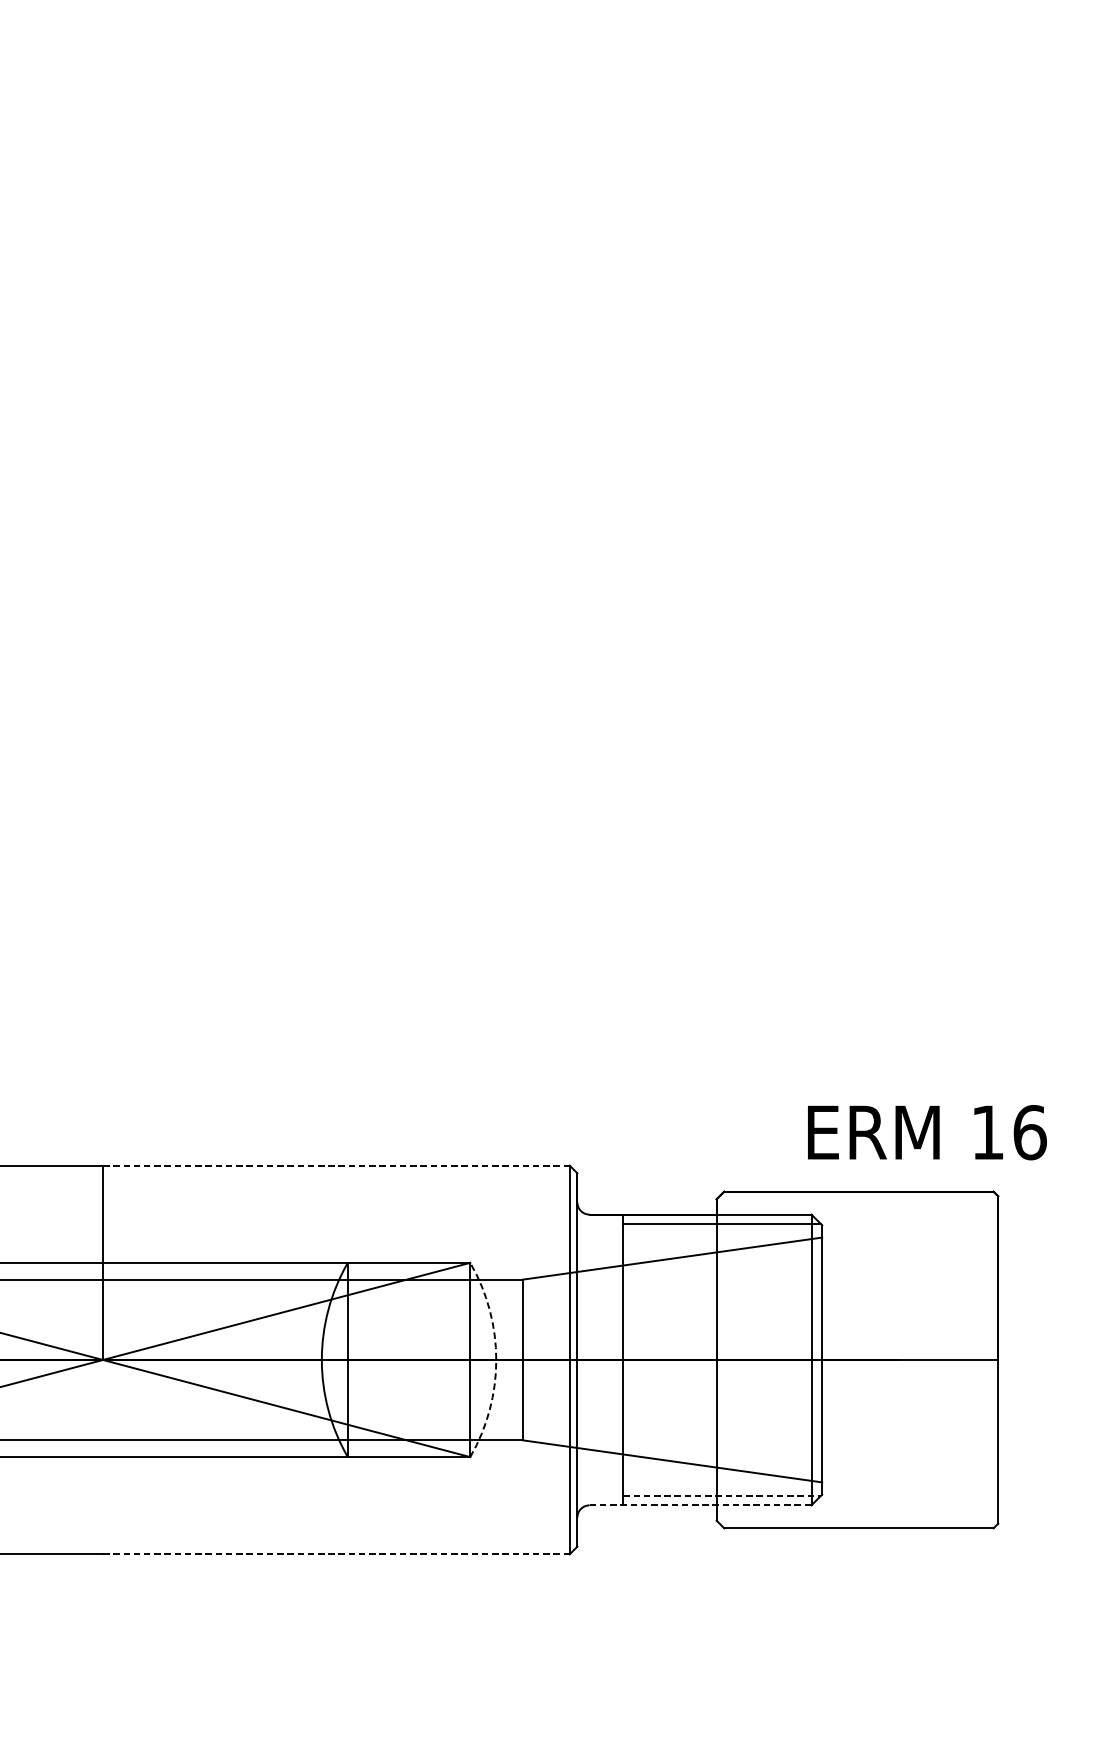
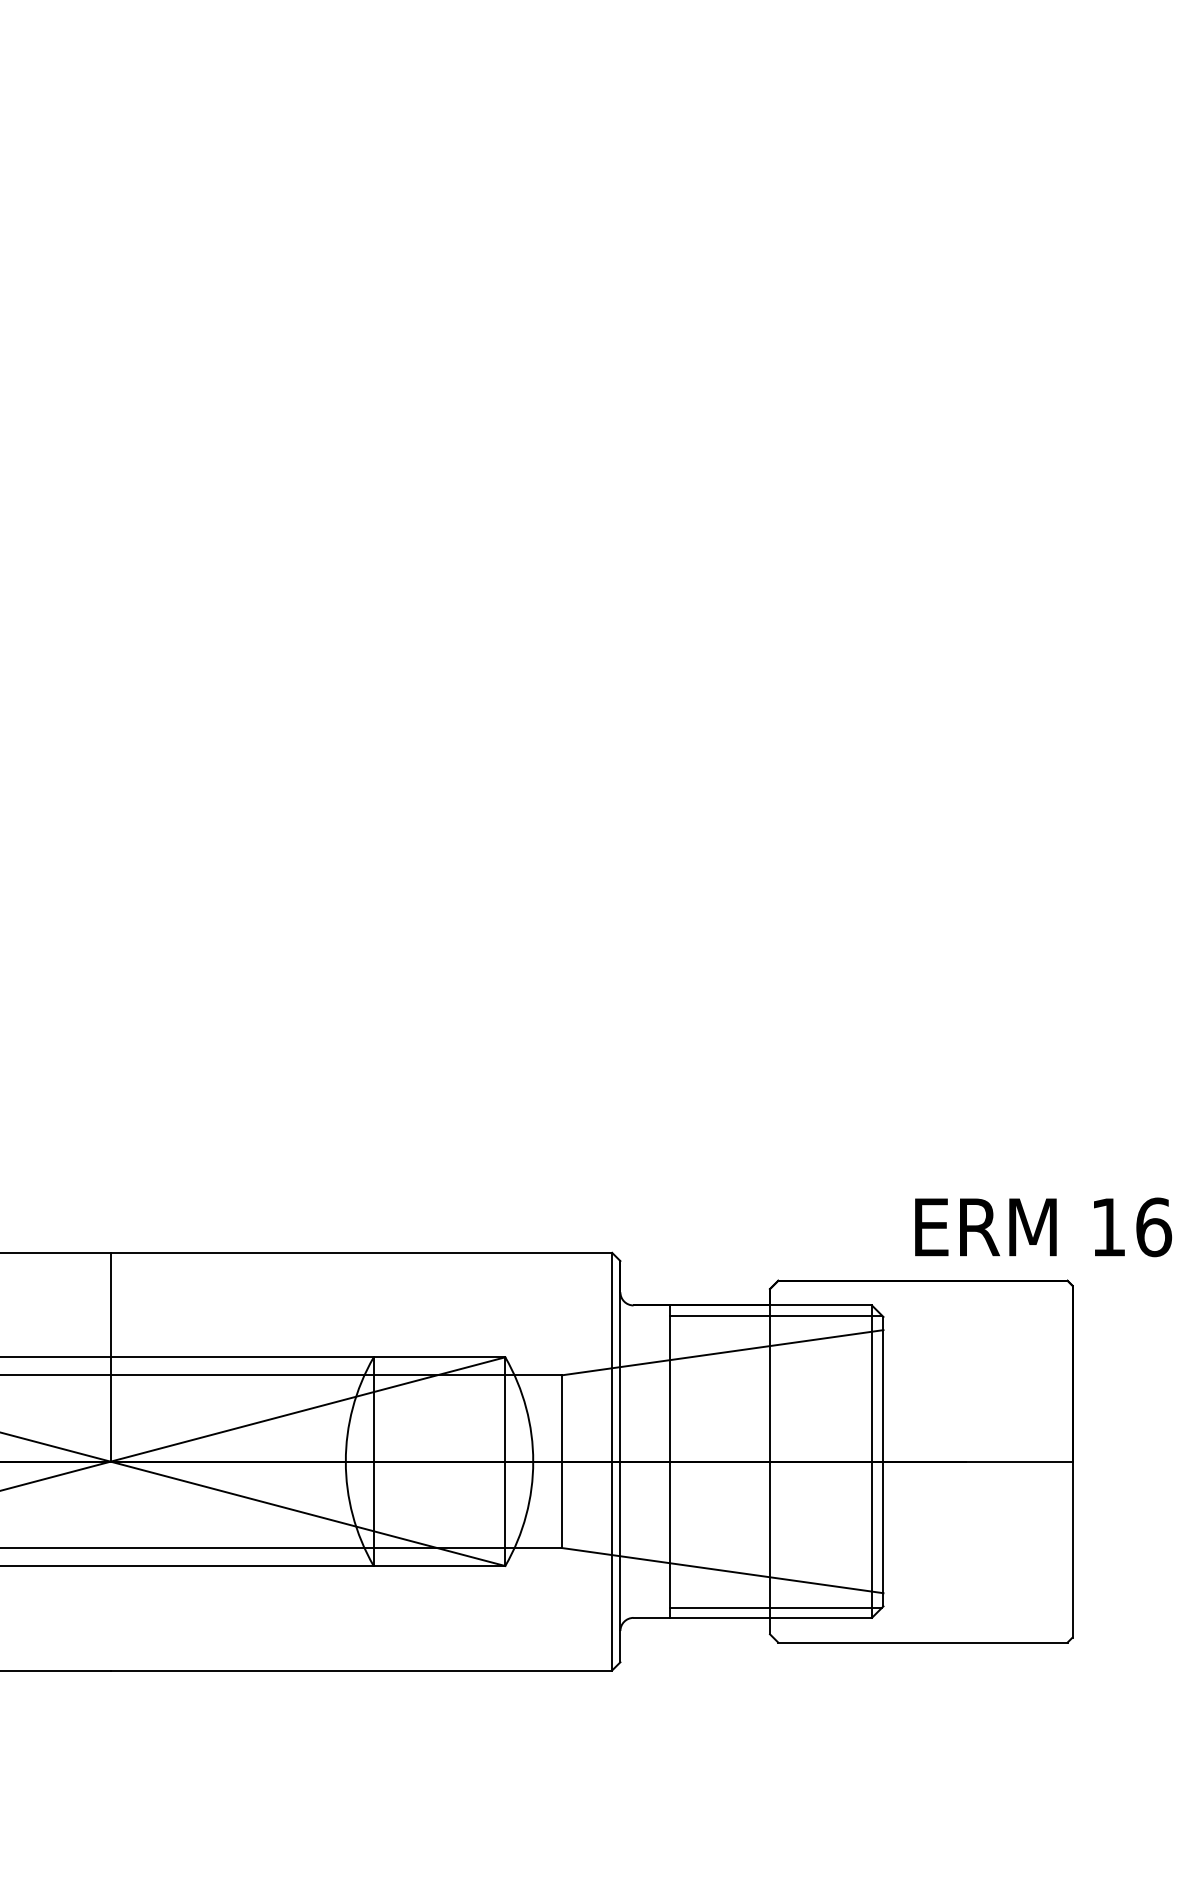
text: (927, 1132) -> (1043, 1227), moved
line: (336, 1165) -> (361, 1252), dashed -> solid
arc: (496, 1359) -> (533, 1461), dashed -> solid
line: (722, 1495) -> (776, 1607), dashed -> solid
line: (701, 1505) -> (753, 1617), dashed -> solid
line: (336, 1554) -> (361, 1670), dashed -> solid

